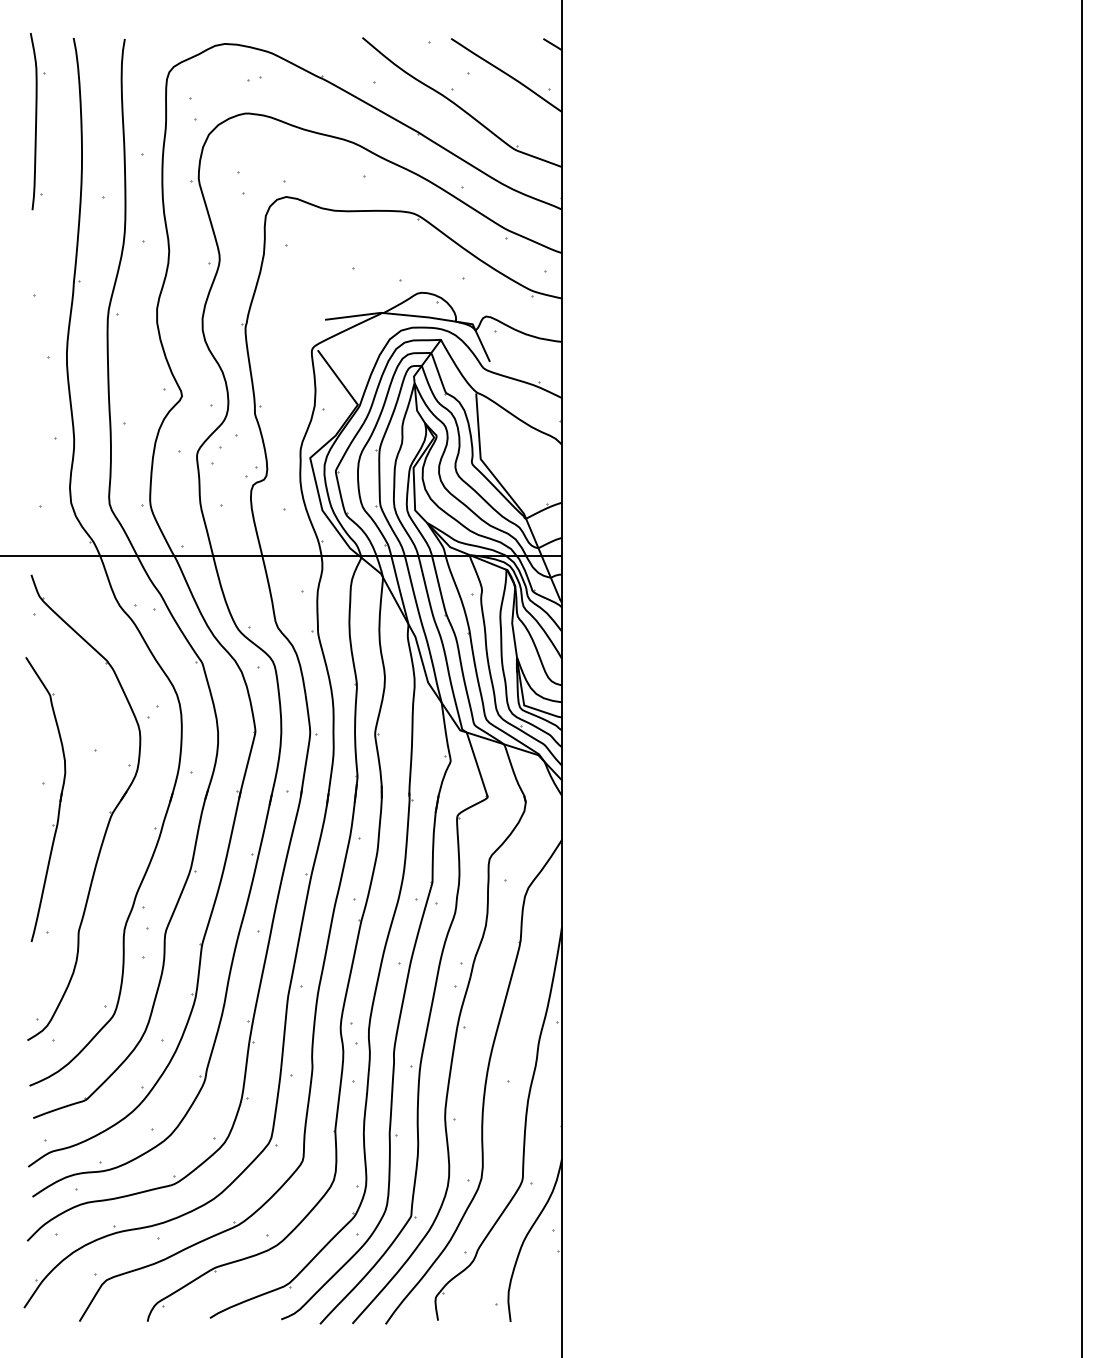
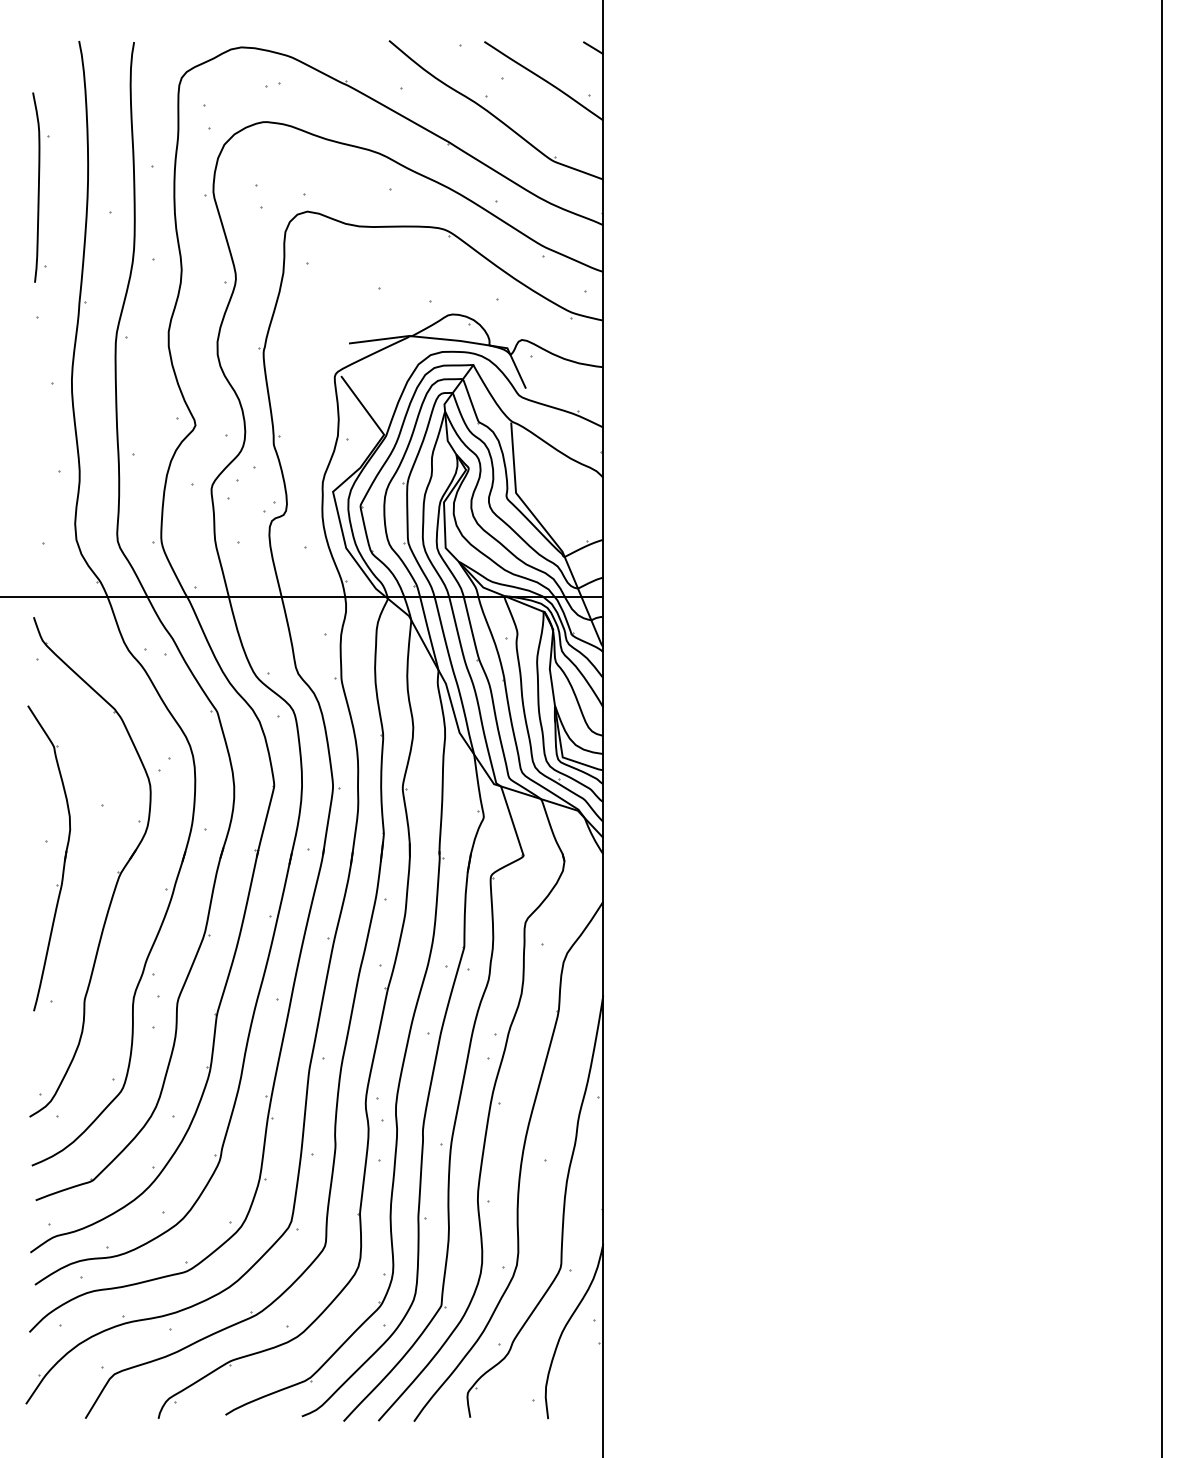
part: (37, 121) -> (40, 187), moved

